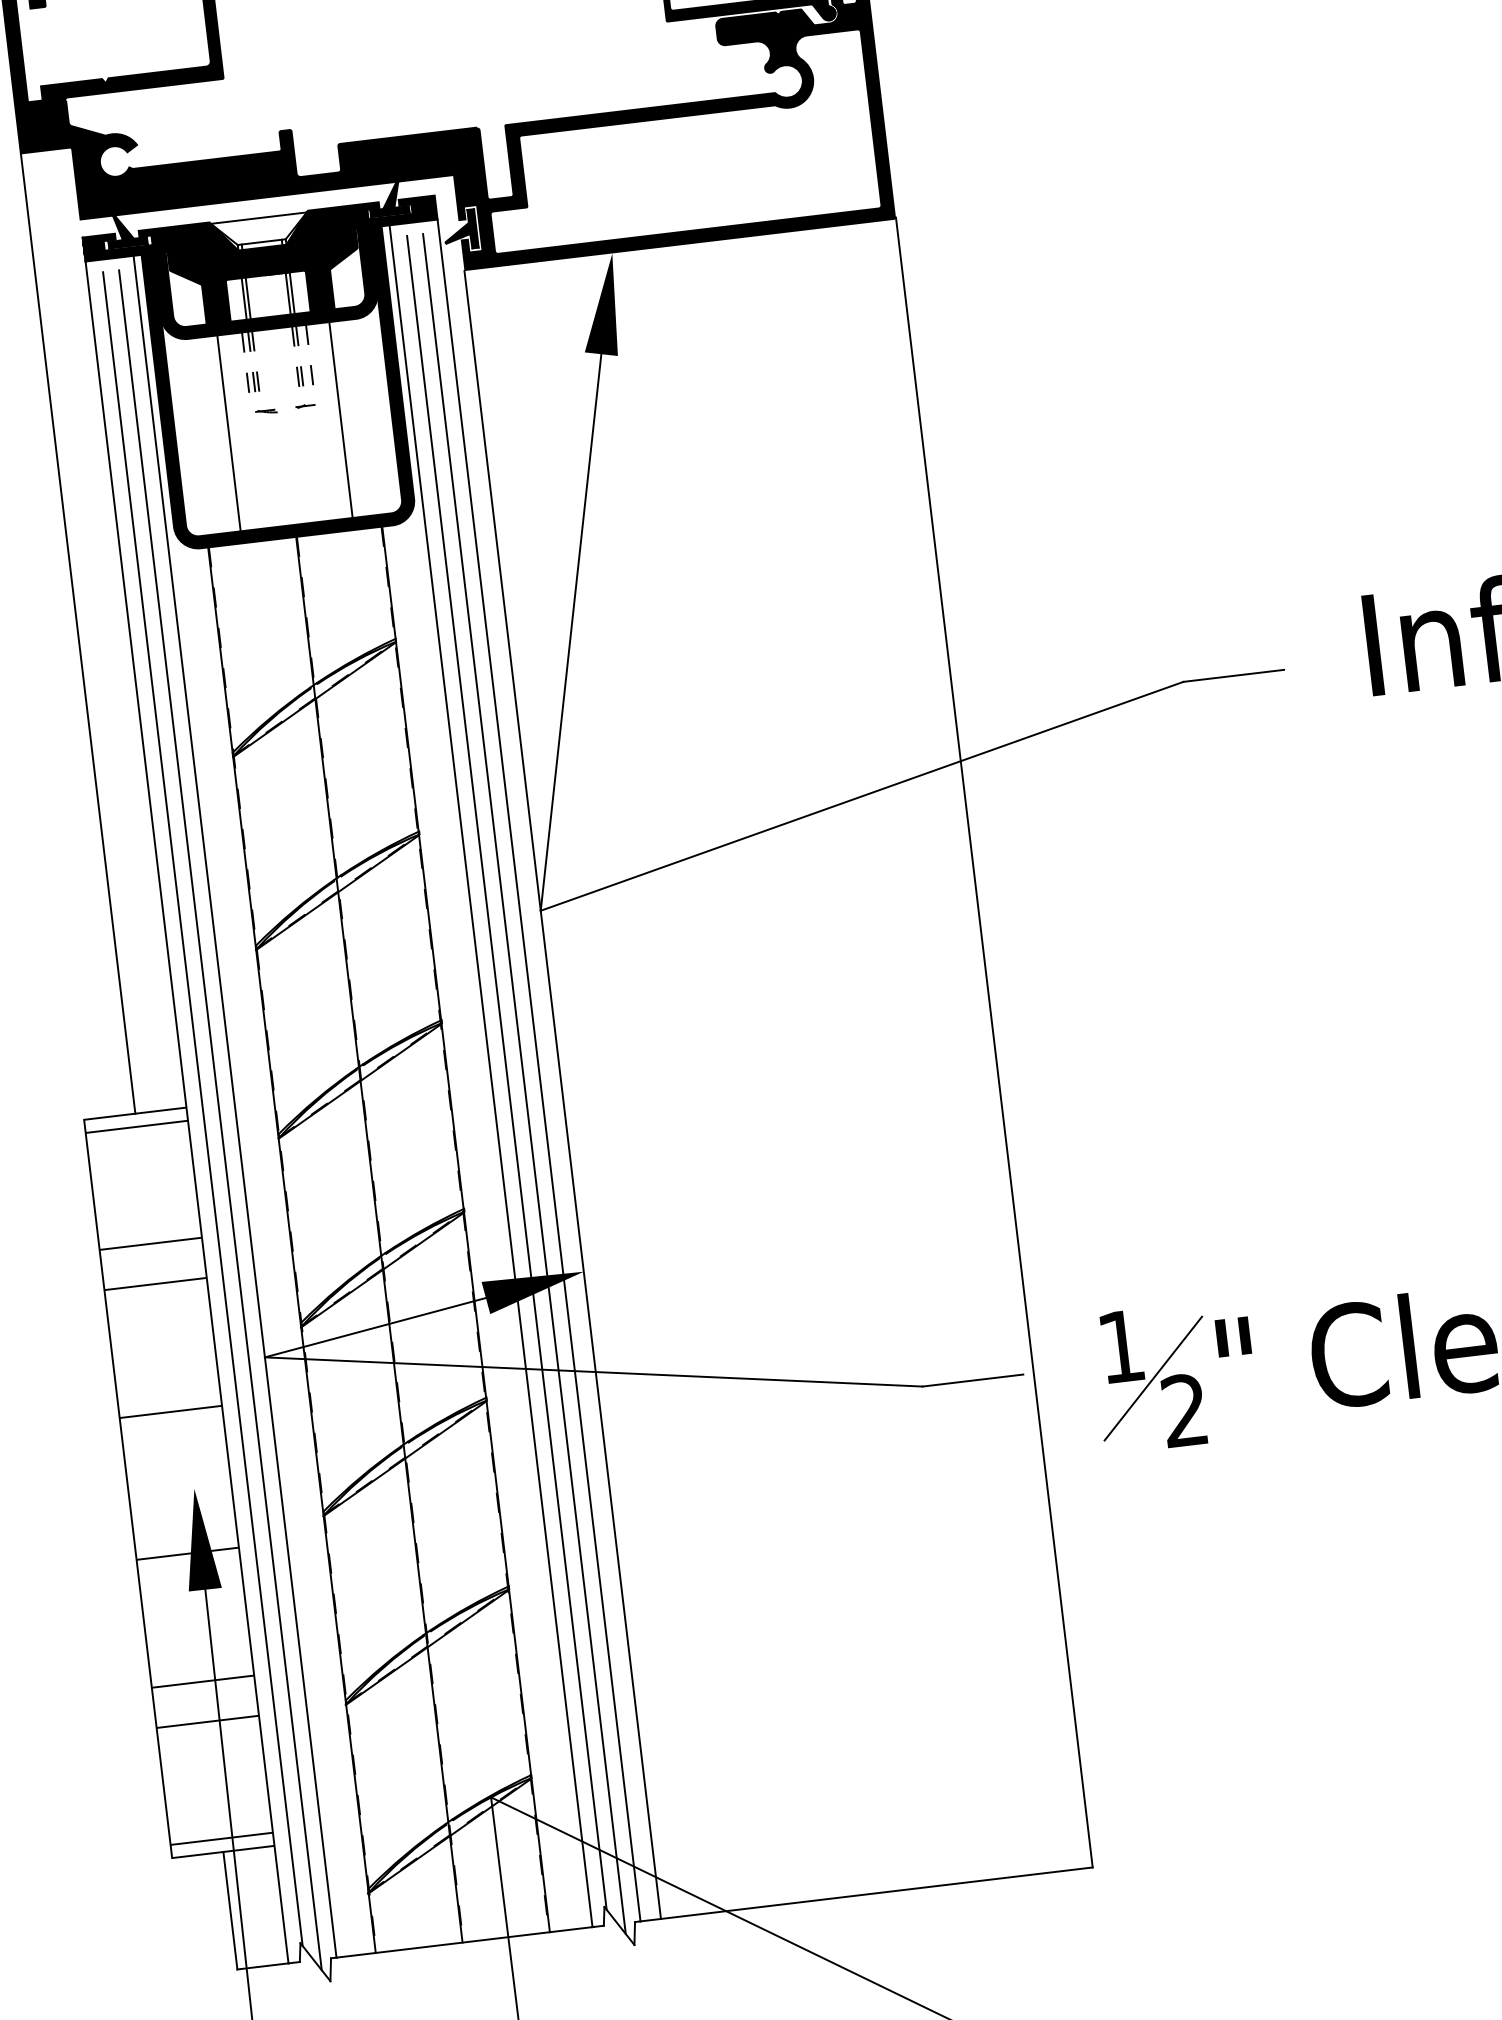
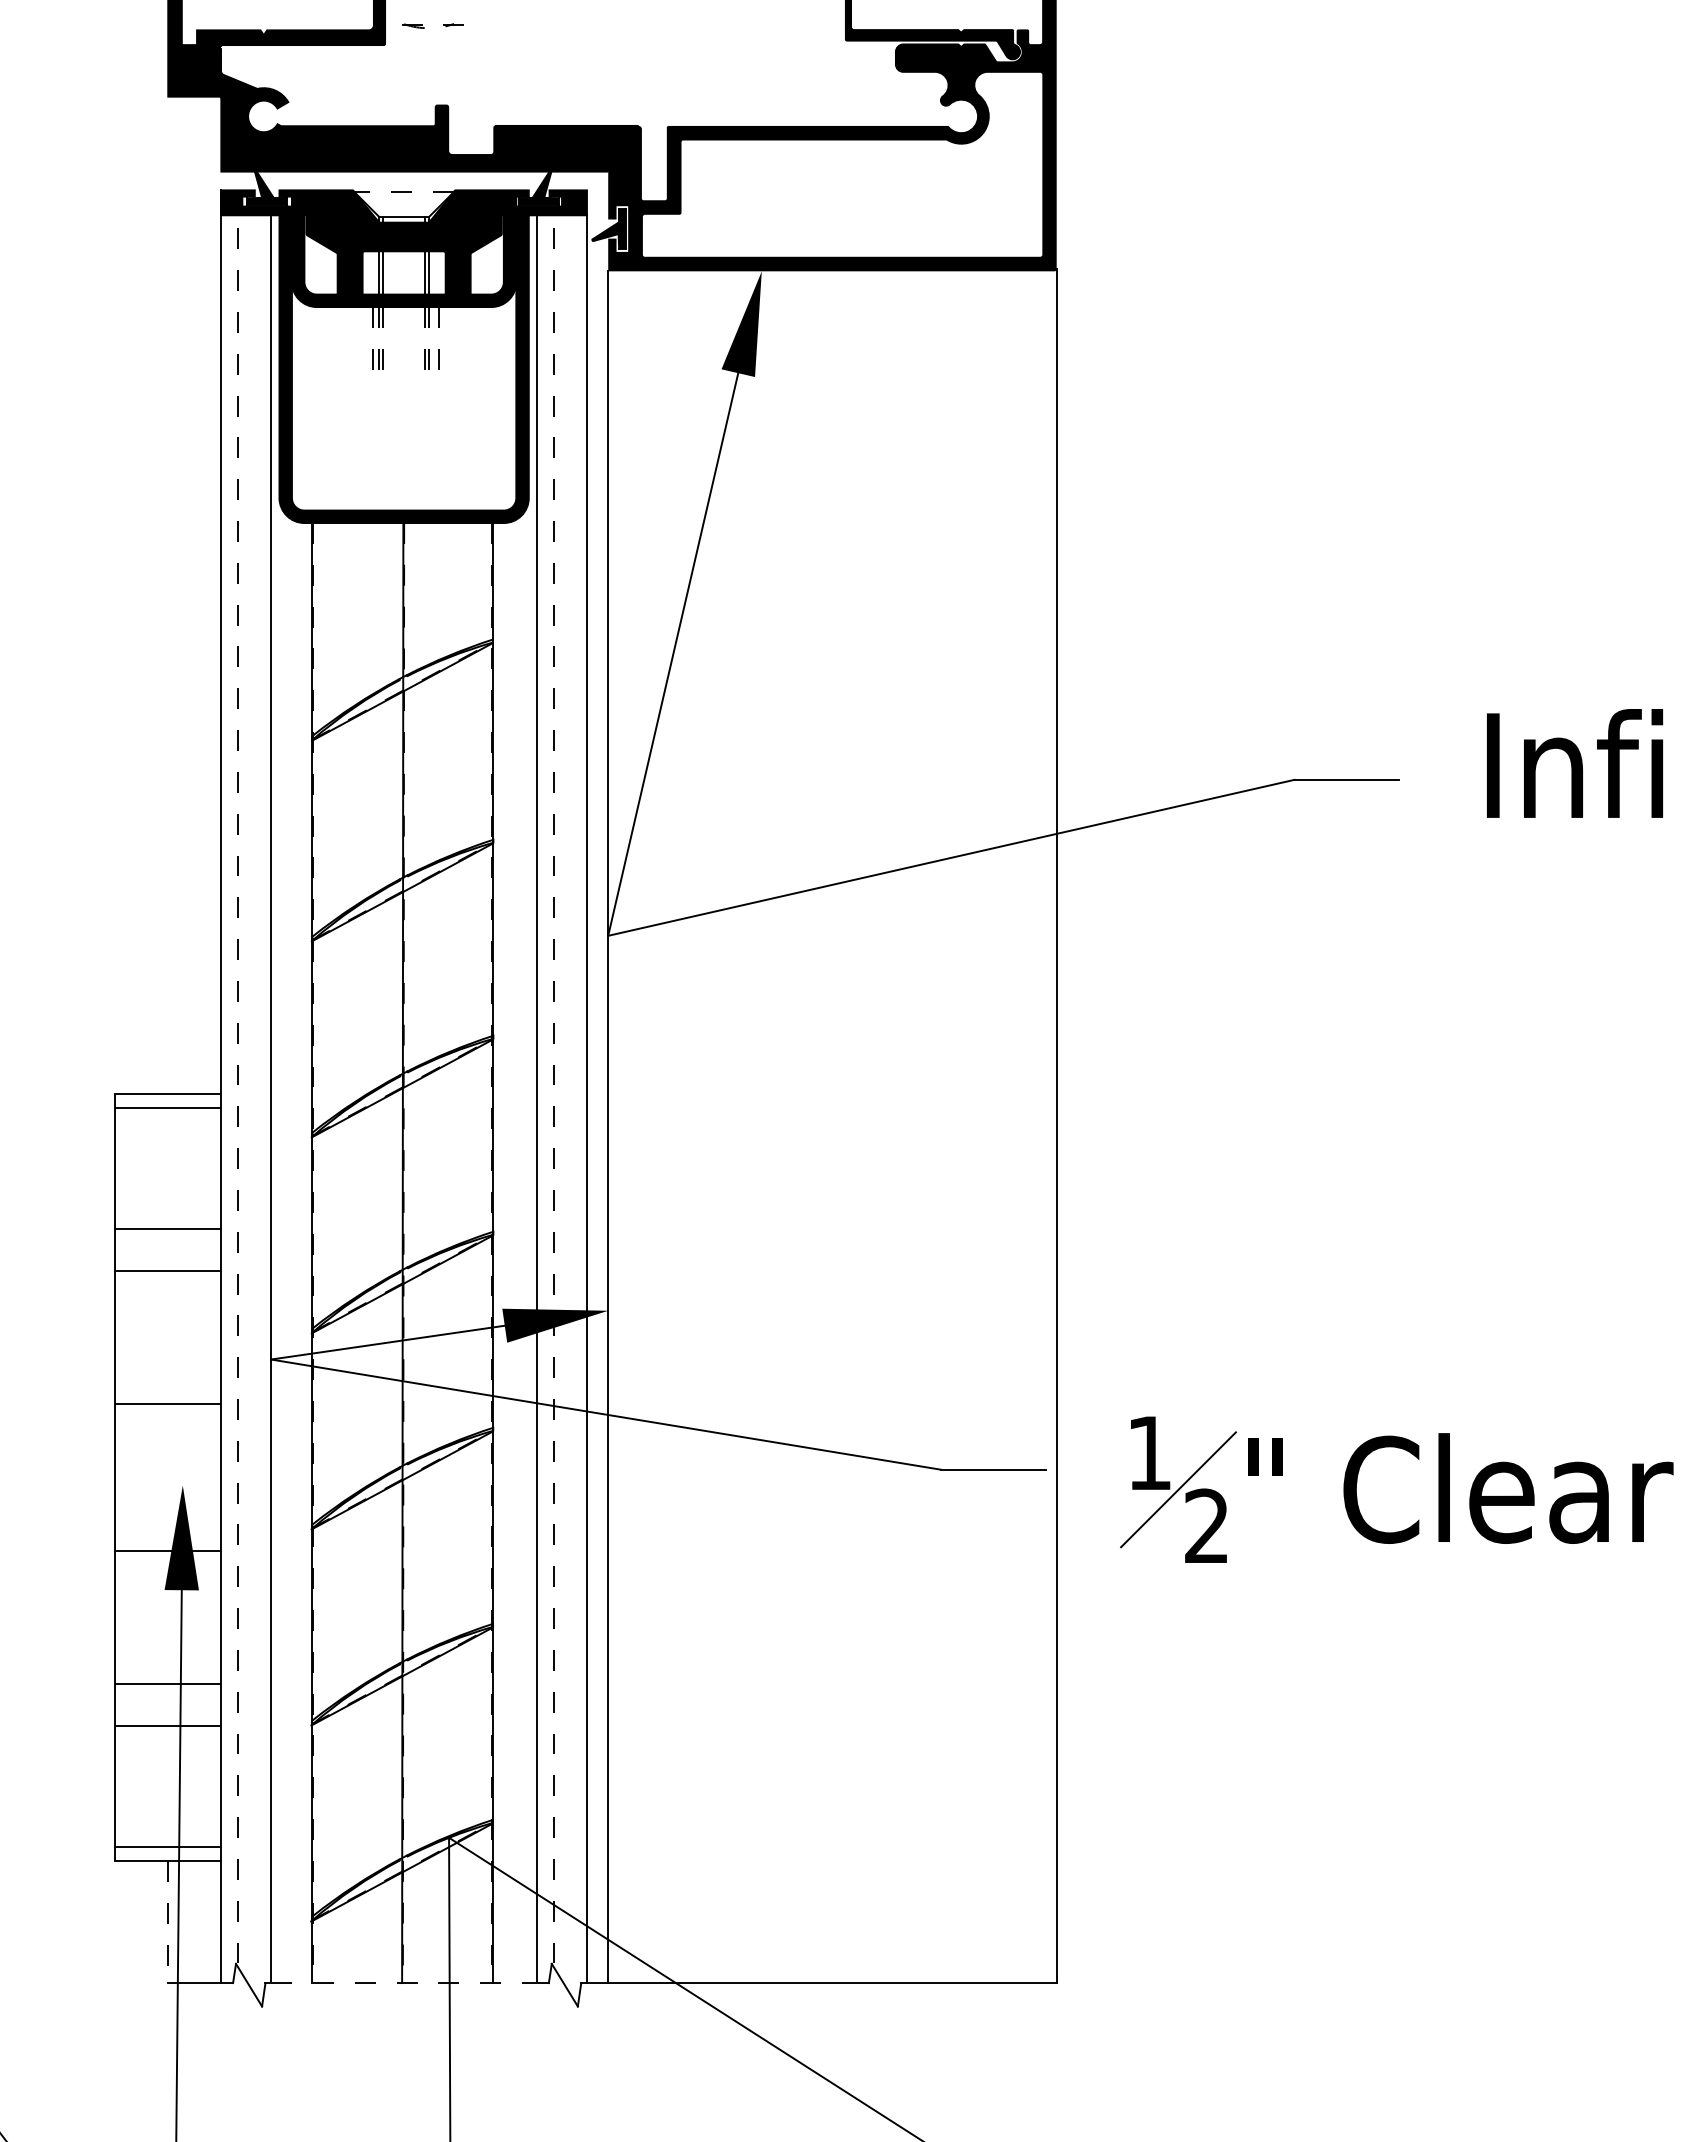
line: (259, 217) -> (404, 191), solid -> dashed
part: (277, 411) -> (424, 27), moved
line: (340, 419) -> (463, 408), removed
line: (229, 433) -> (347, 408), removed
line: (78, 633) -> (168, 595), removed
line: (506, 1073) -> (553, 1098), solid -> dashed
line: (524, 1084) -> (570, 1111), removed
line: (202, 1109) -> (237, 1098), solid -> dashed
line: (220, 1120) -> (254, 1111), removed
line: (230, 1911) -> (168, 1922), solid -> dashed
line: (464, 1942) -> (404, 1983), solid -> dashed

